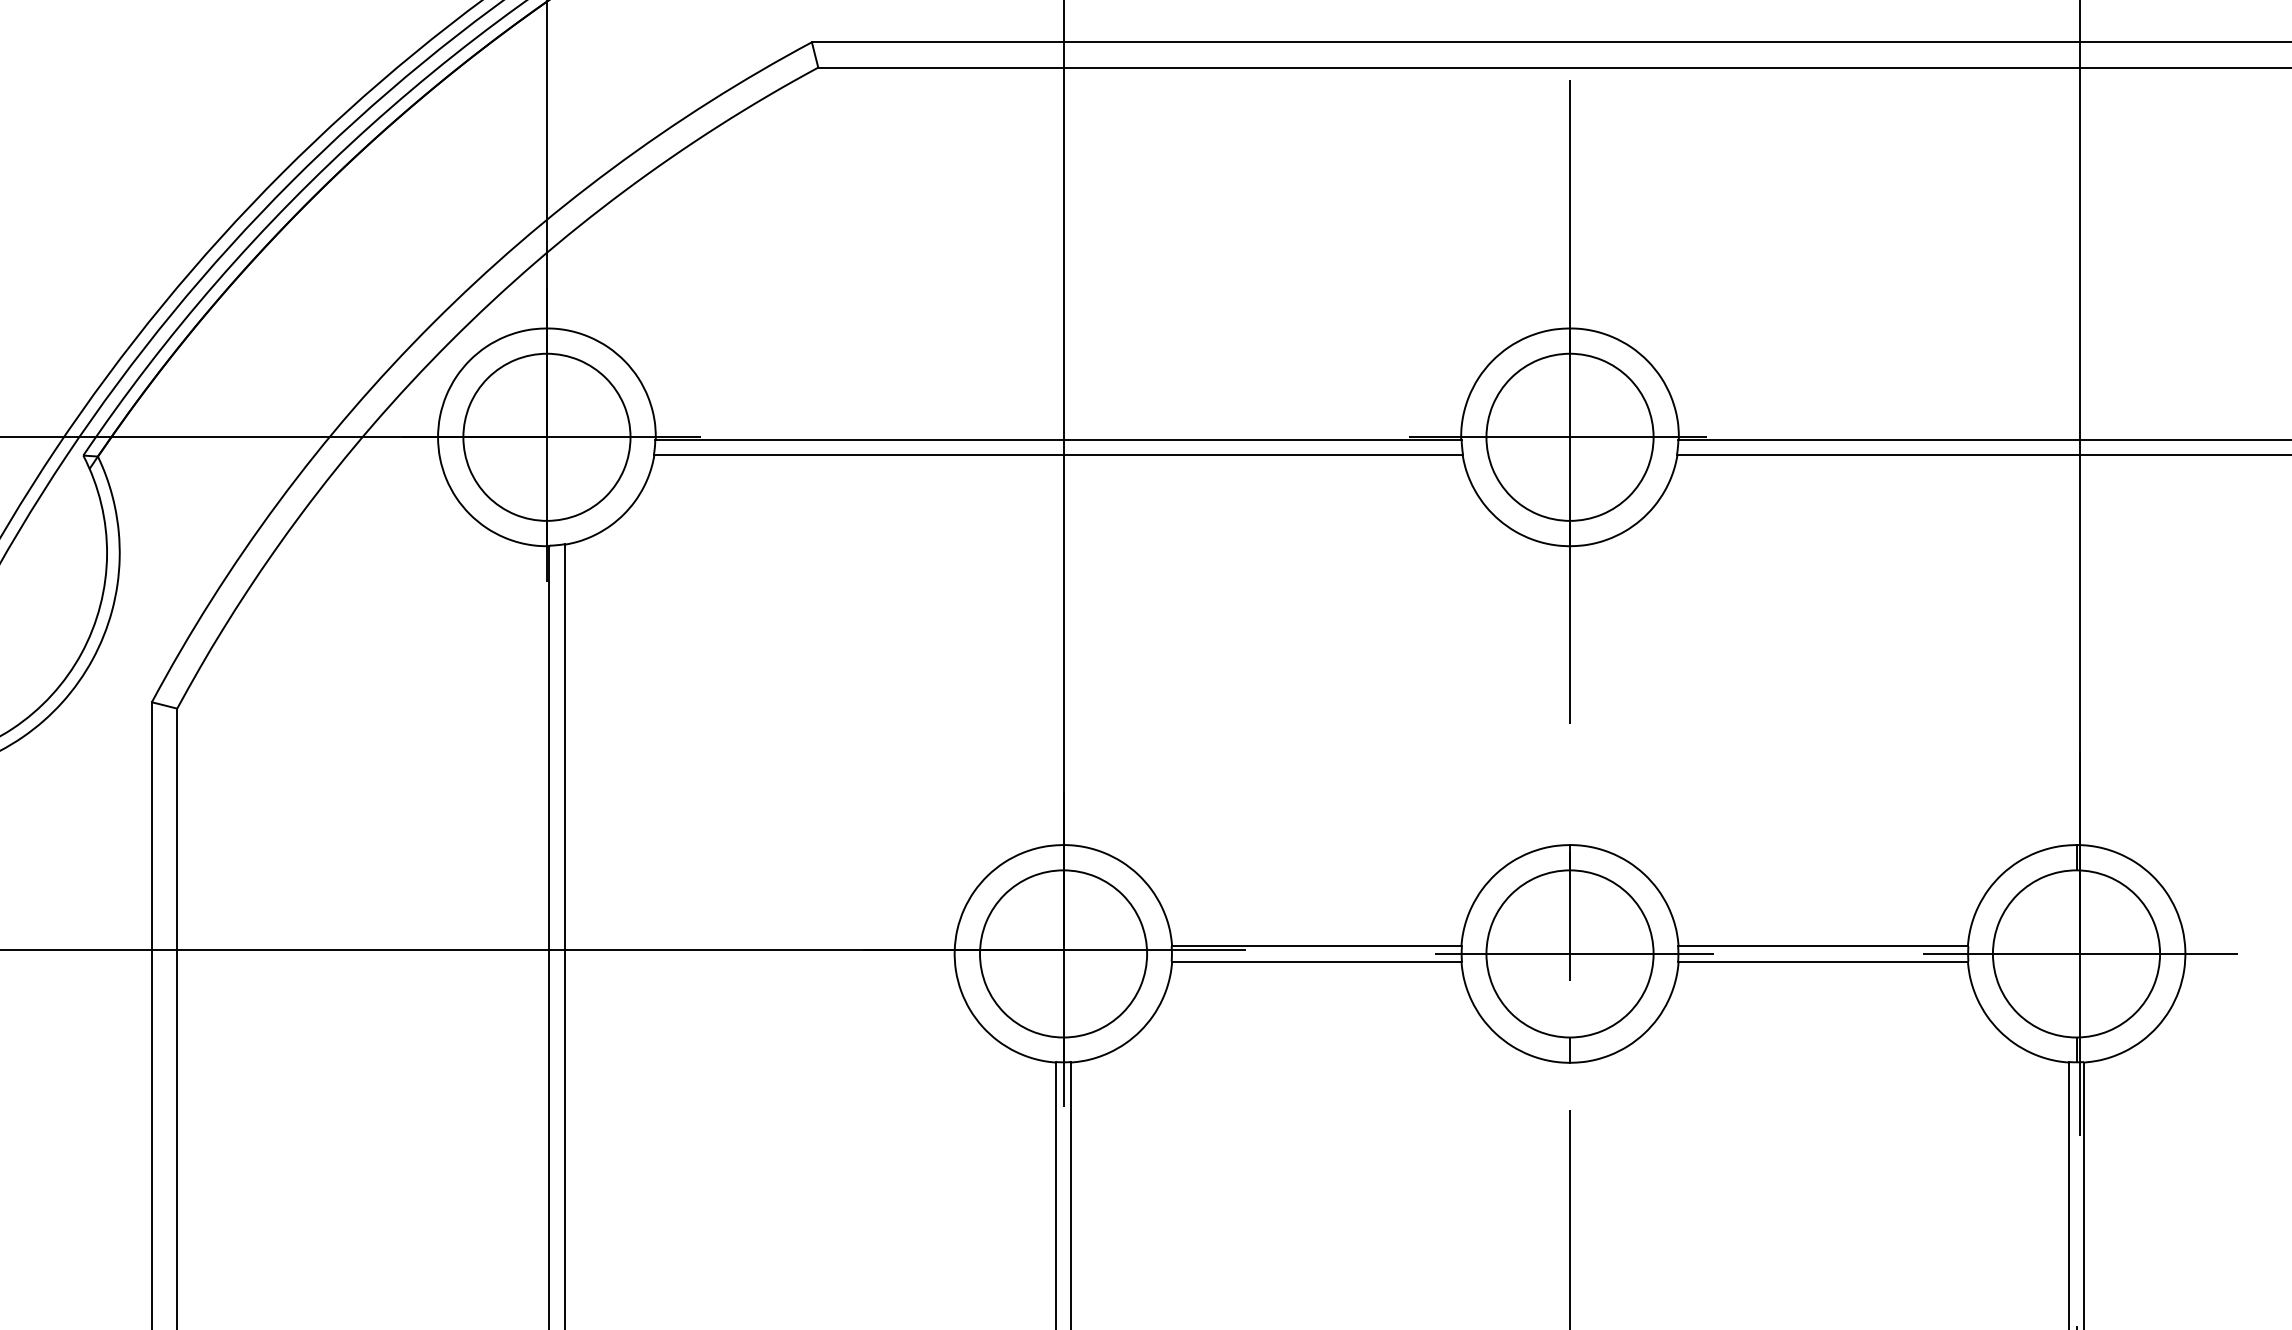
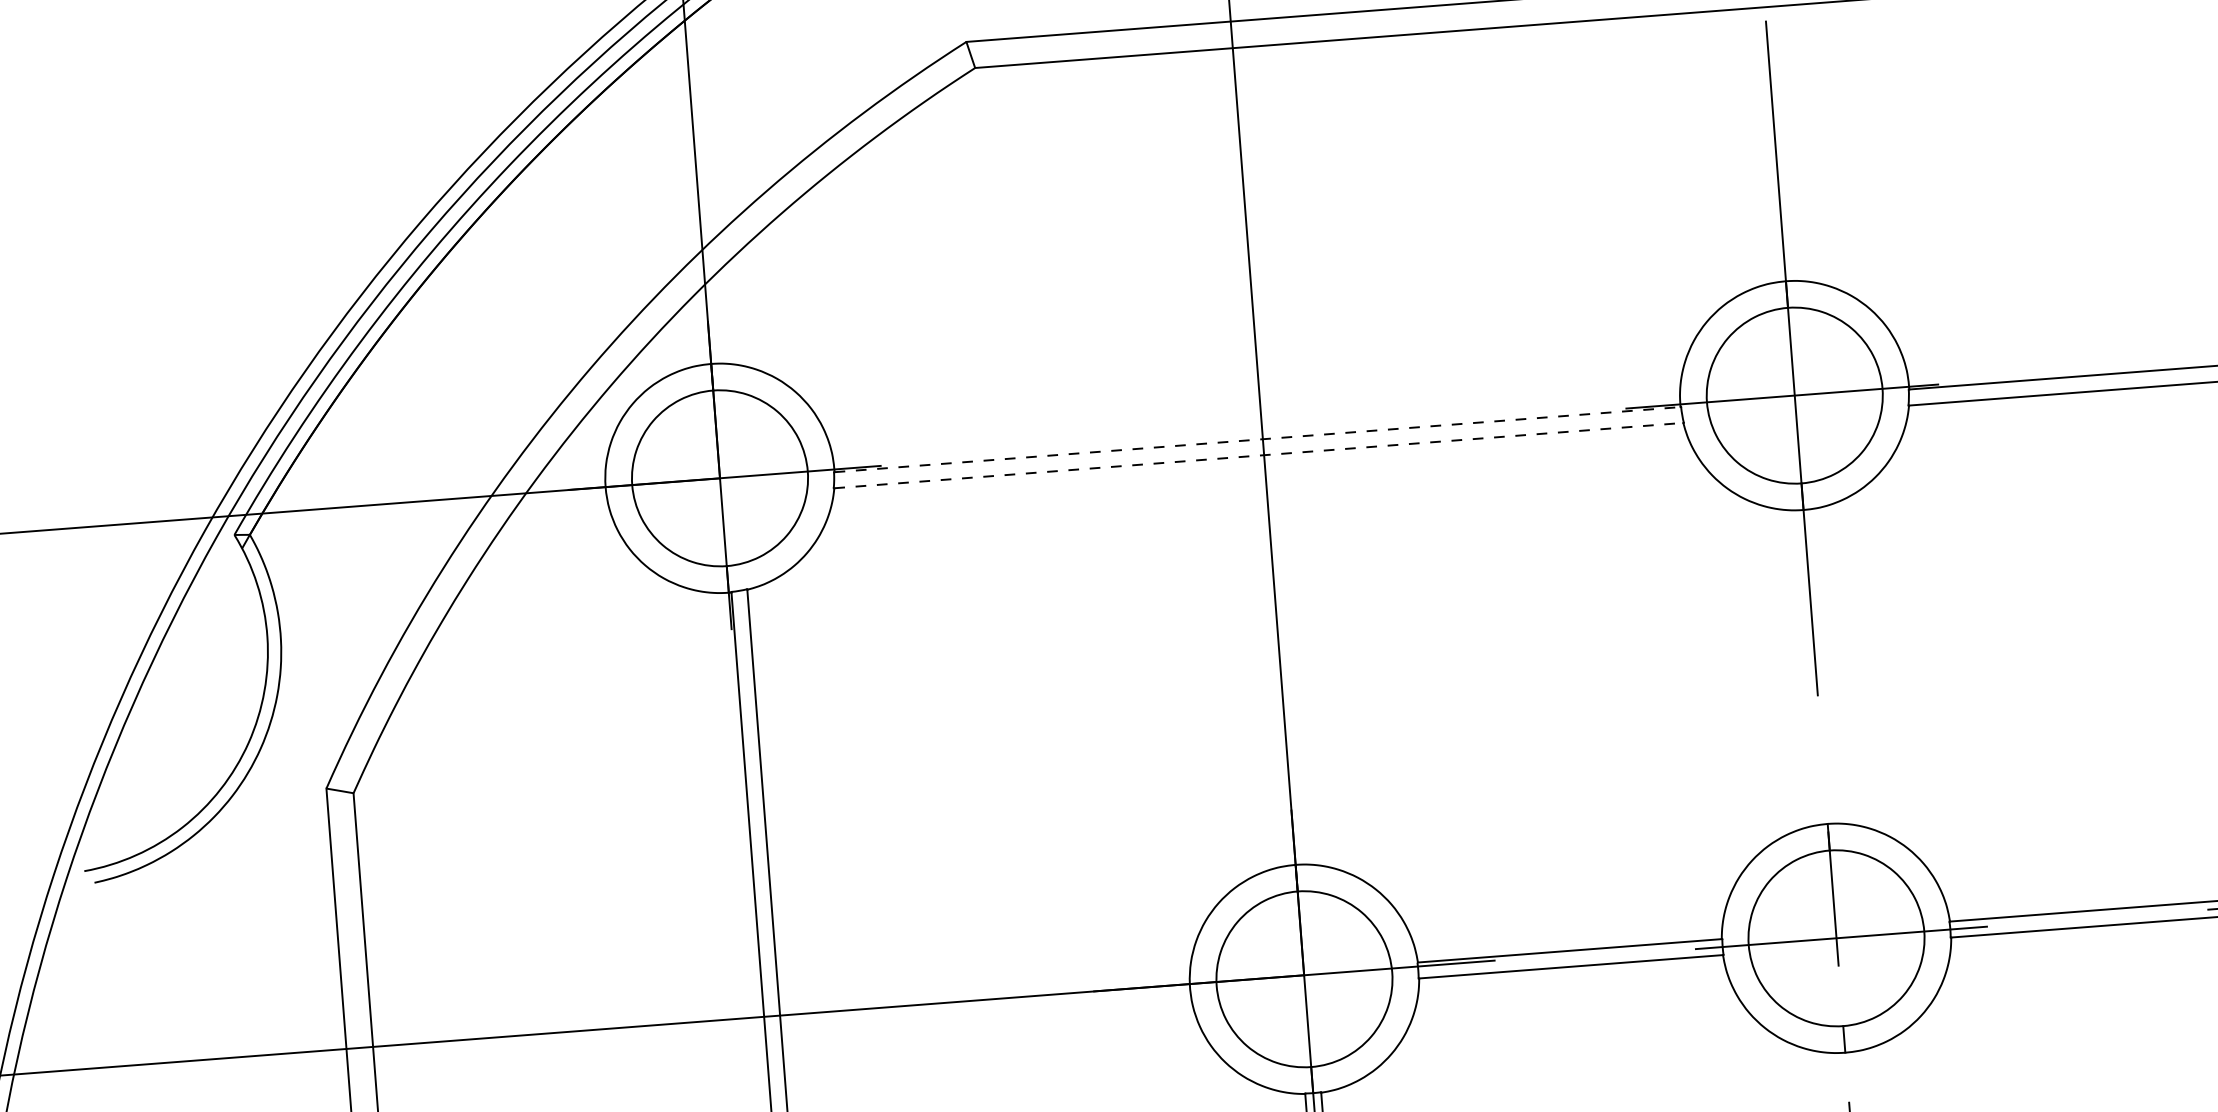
line: (1058, 439) -> (1257, 439), solid -> dashed
line: (1059, 455) -> (1259, 455), solid -> dashed

